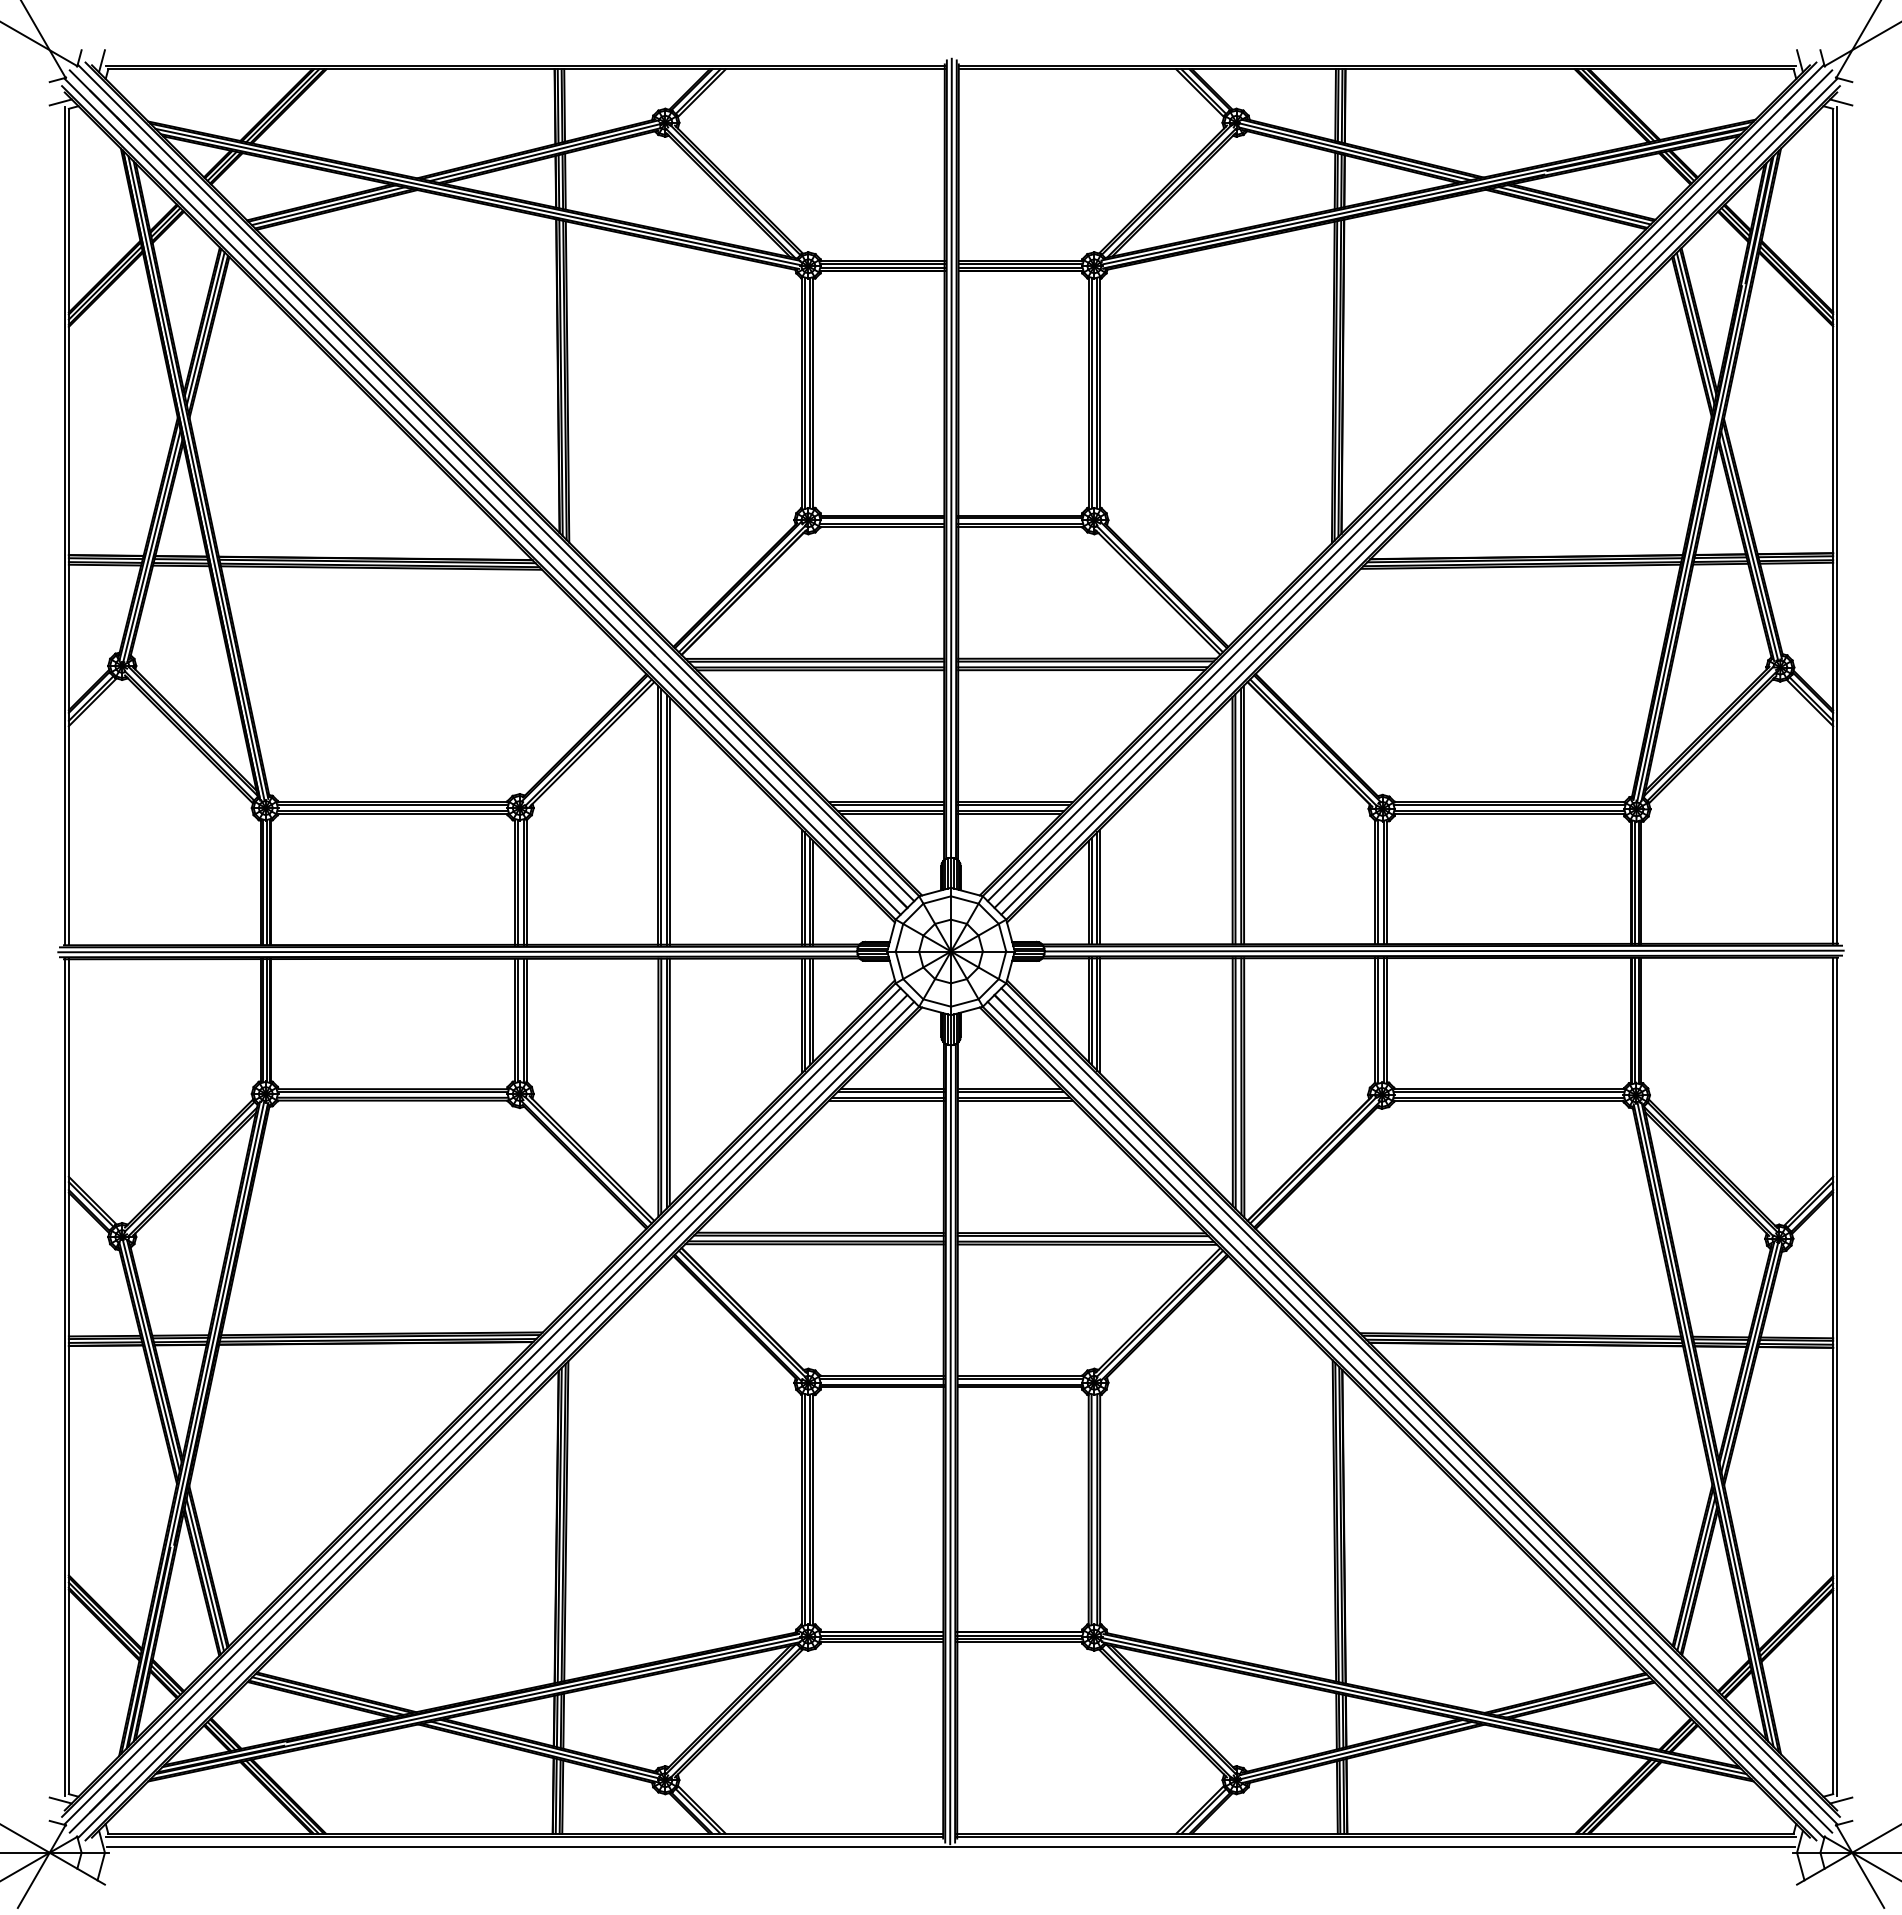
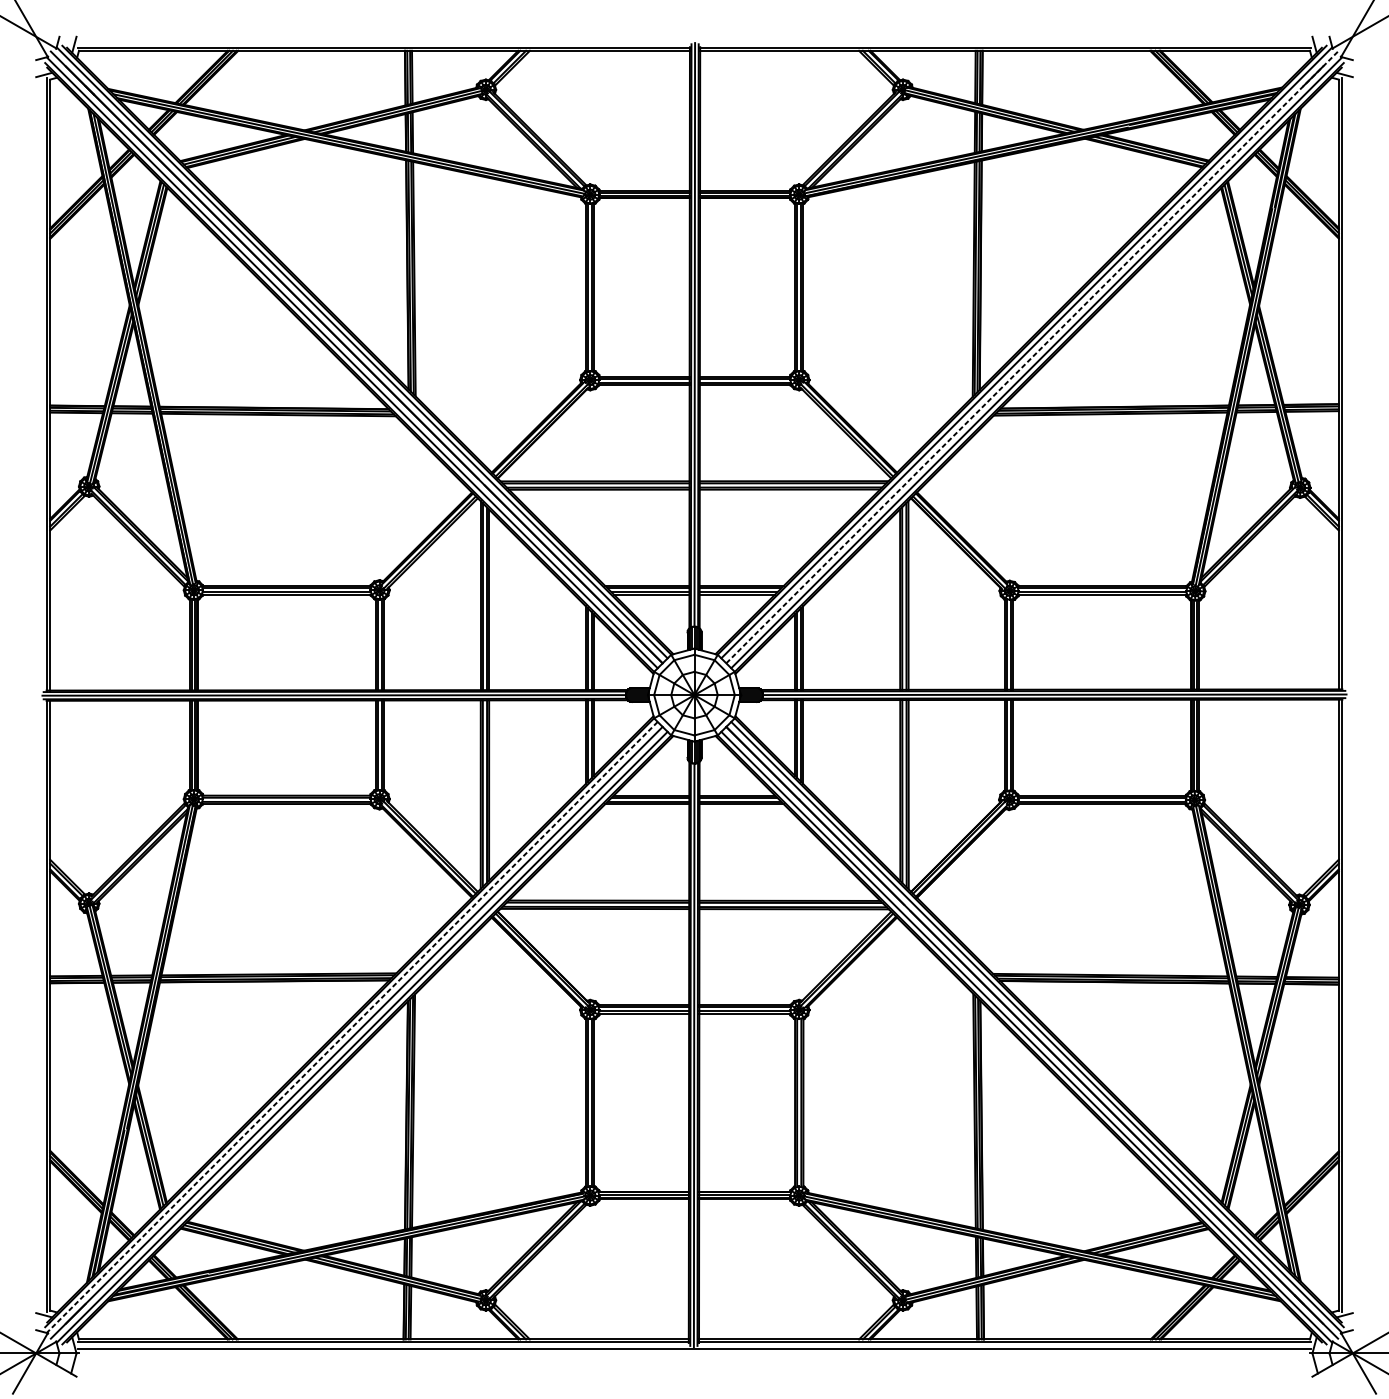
line: (1413, 488) -> (1032, 356), solid -> dashed
line: (482, 1406) -> (352, 1027), solid -> dashed

